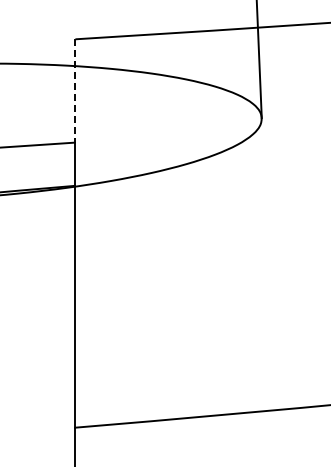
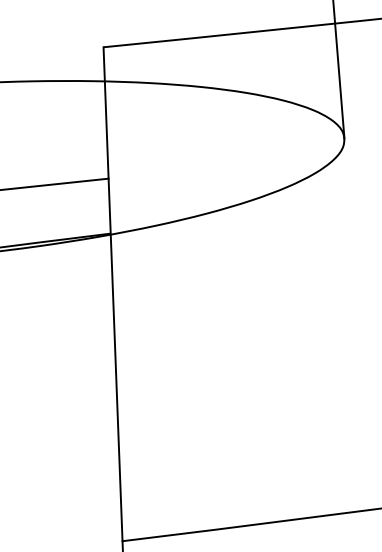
line: (75, 90) -> (106, 112), dashed -> solid

